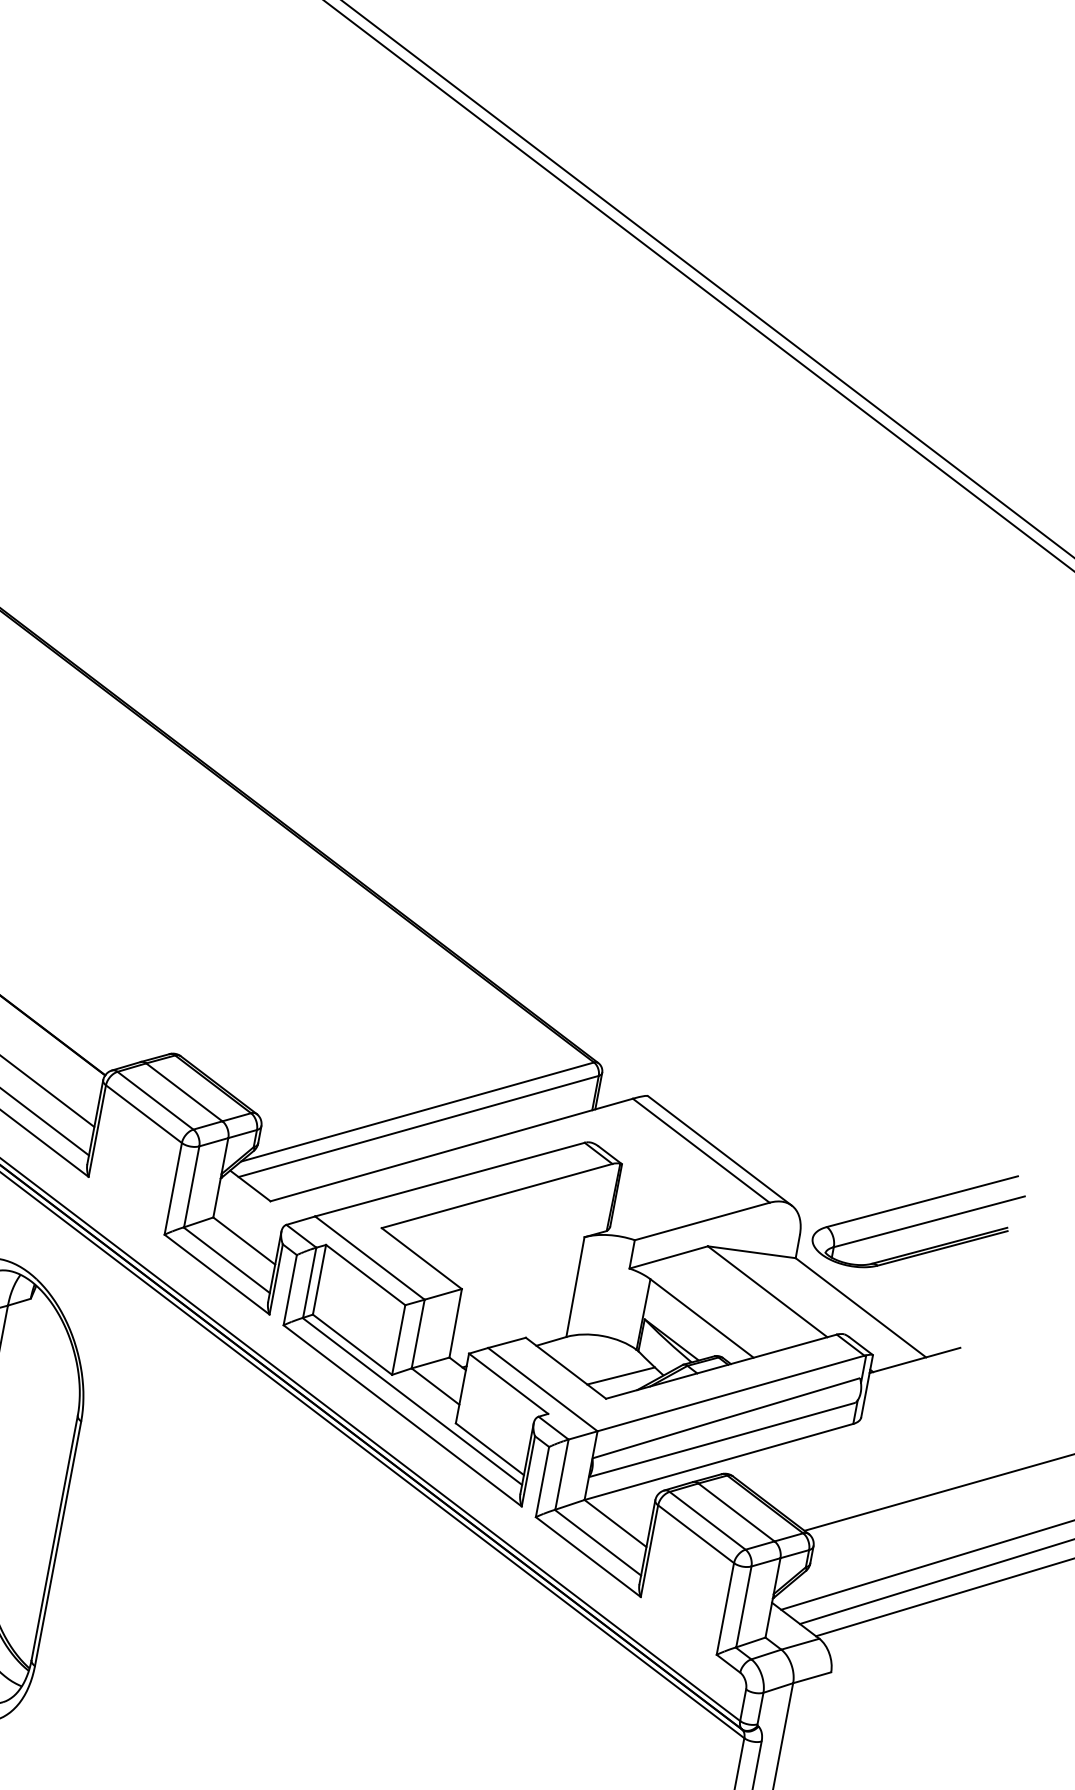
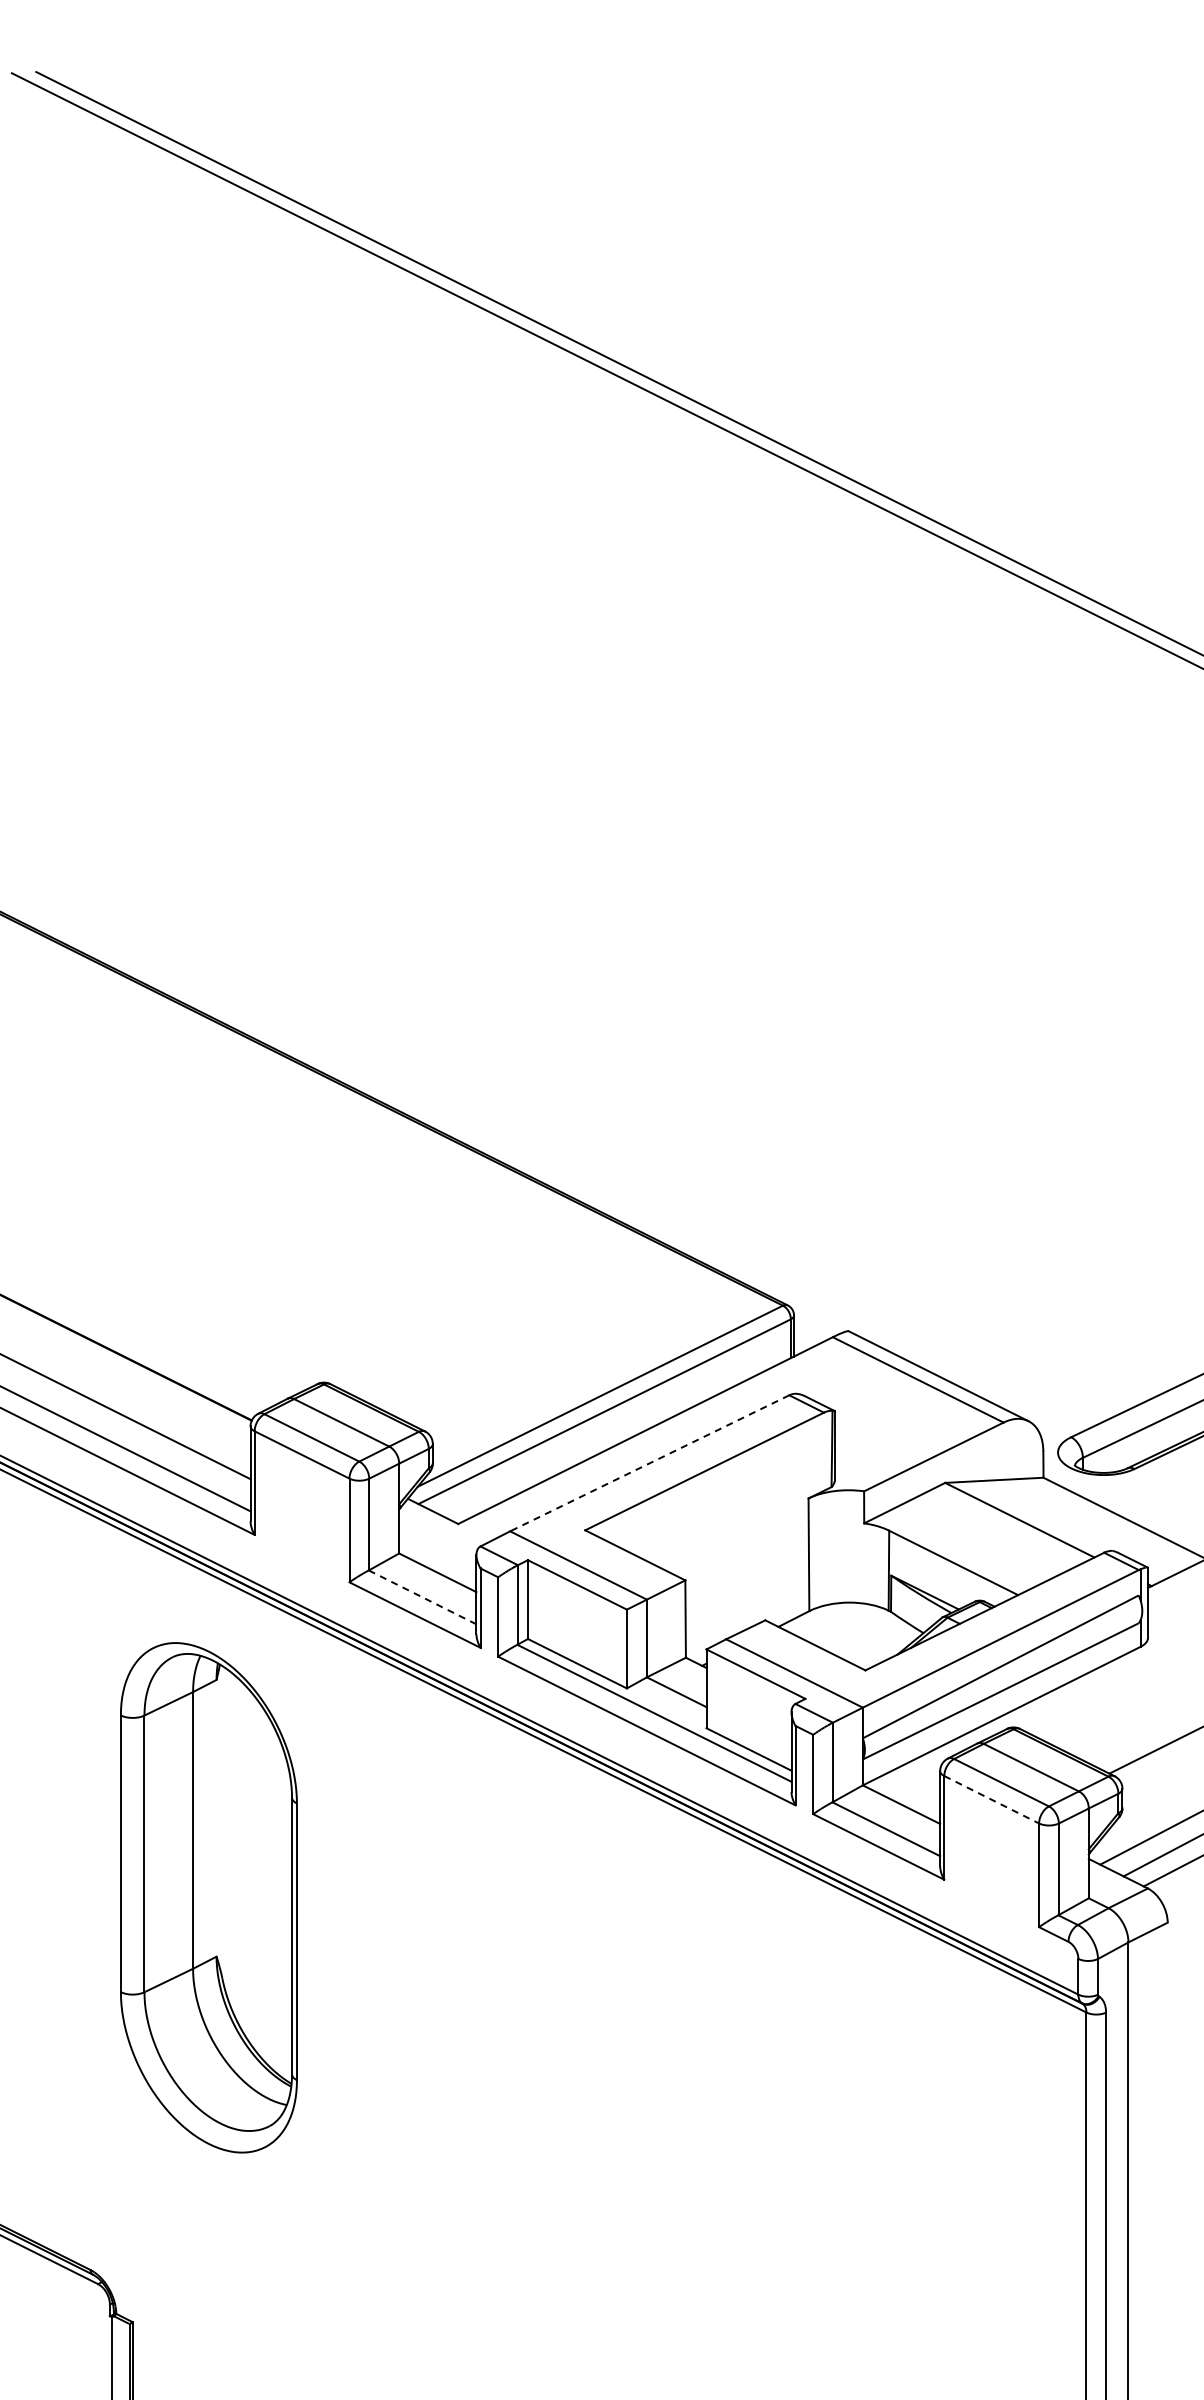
line: (449, 1179) -> (649, 1463), solid -> dashed
line: (227, 1260) -> (423, 1597), solid -> dashed
line: (621, 1376) -> (877, 1642), removed
line: (695, 1533) -> (991, 1799), solid -> dashed

